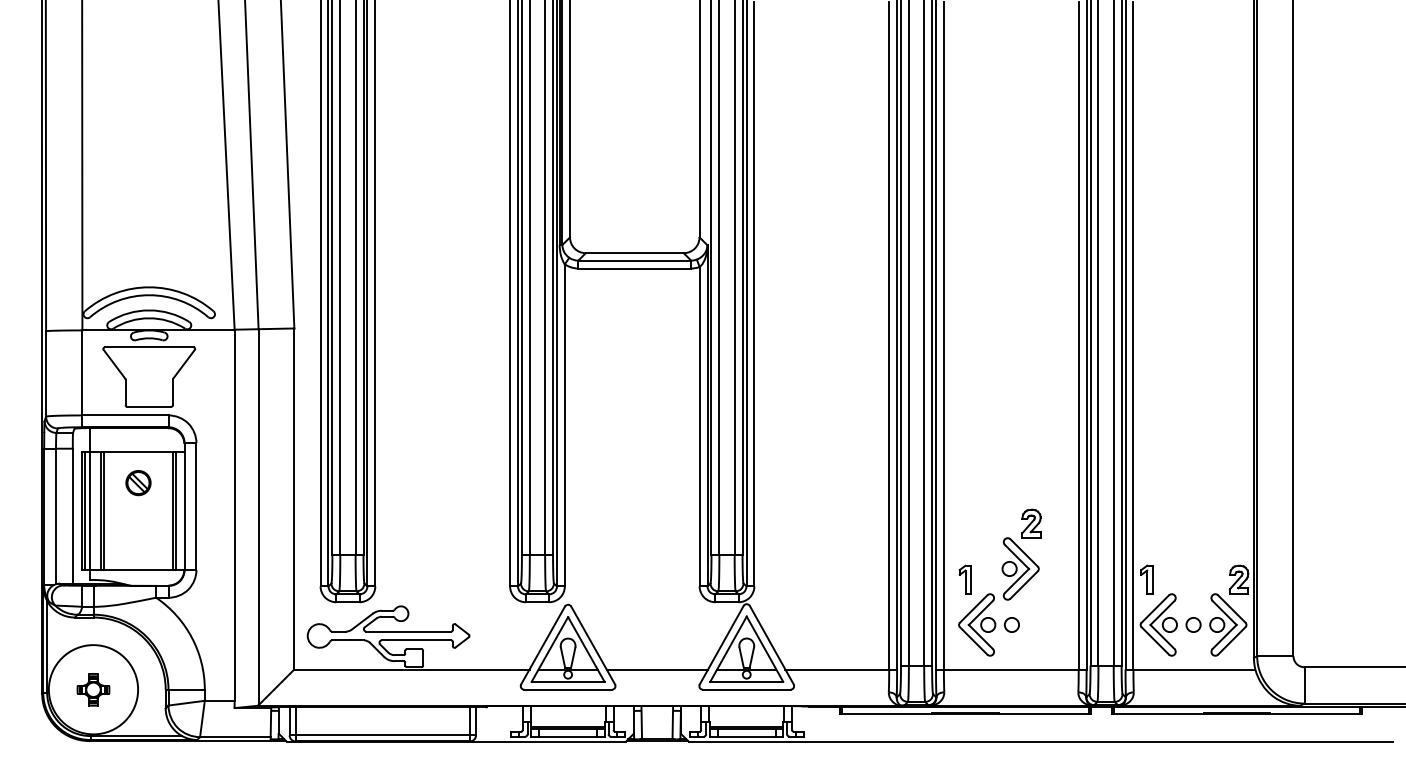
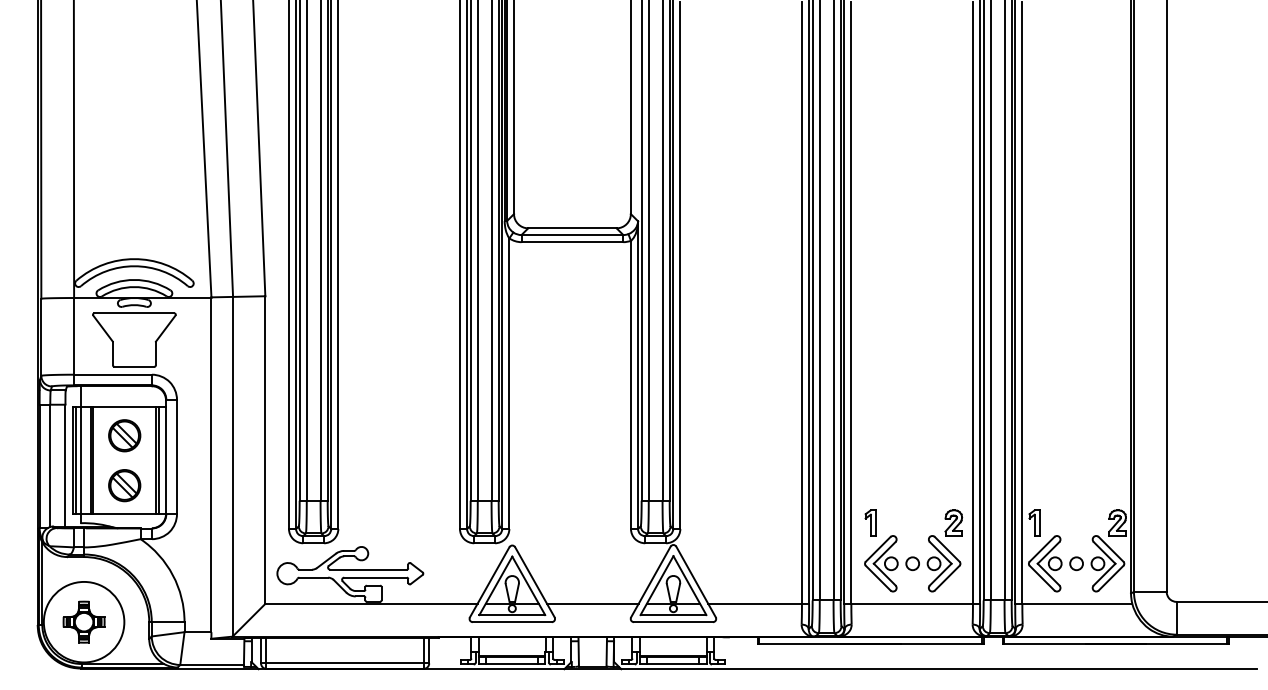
part: (138, 482) -> (124, 435), size x1.43
part: (138, 538) -> (124, 485), added
part: (1021, 554) -> (944, 550), moved
part: (93, 689) -> (84, 621), size x1.43

